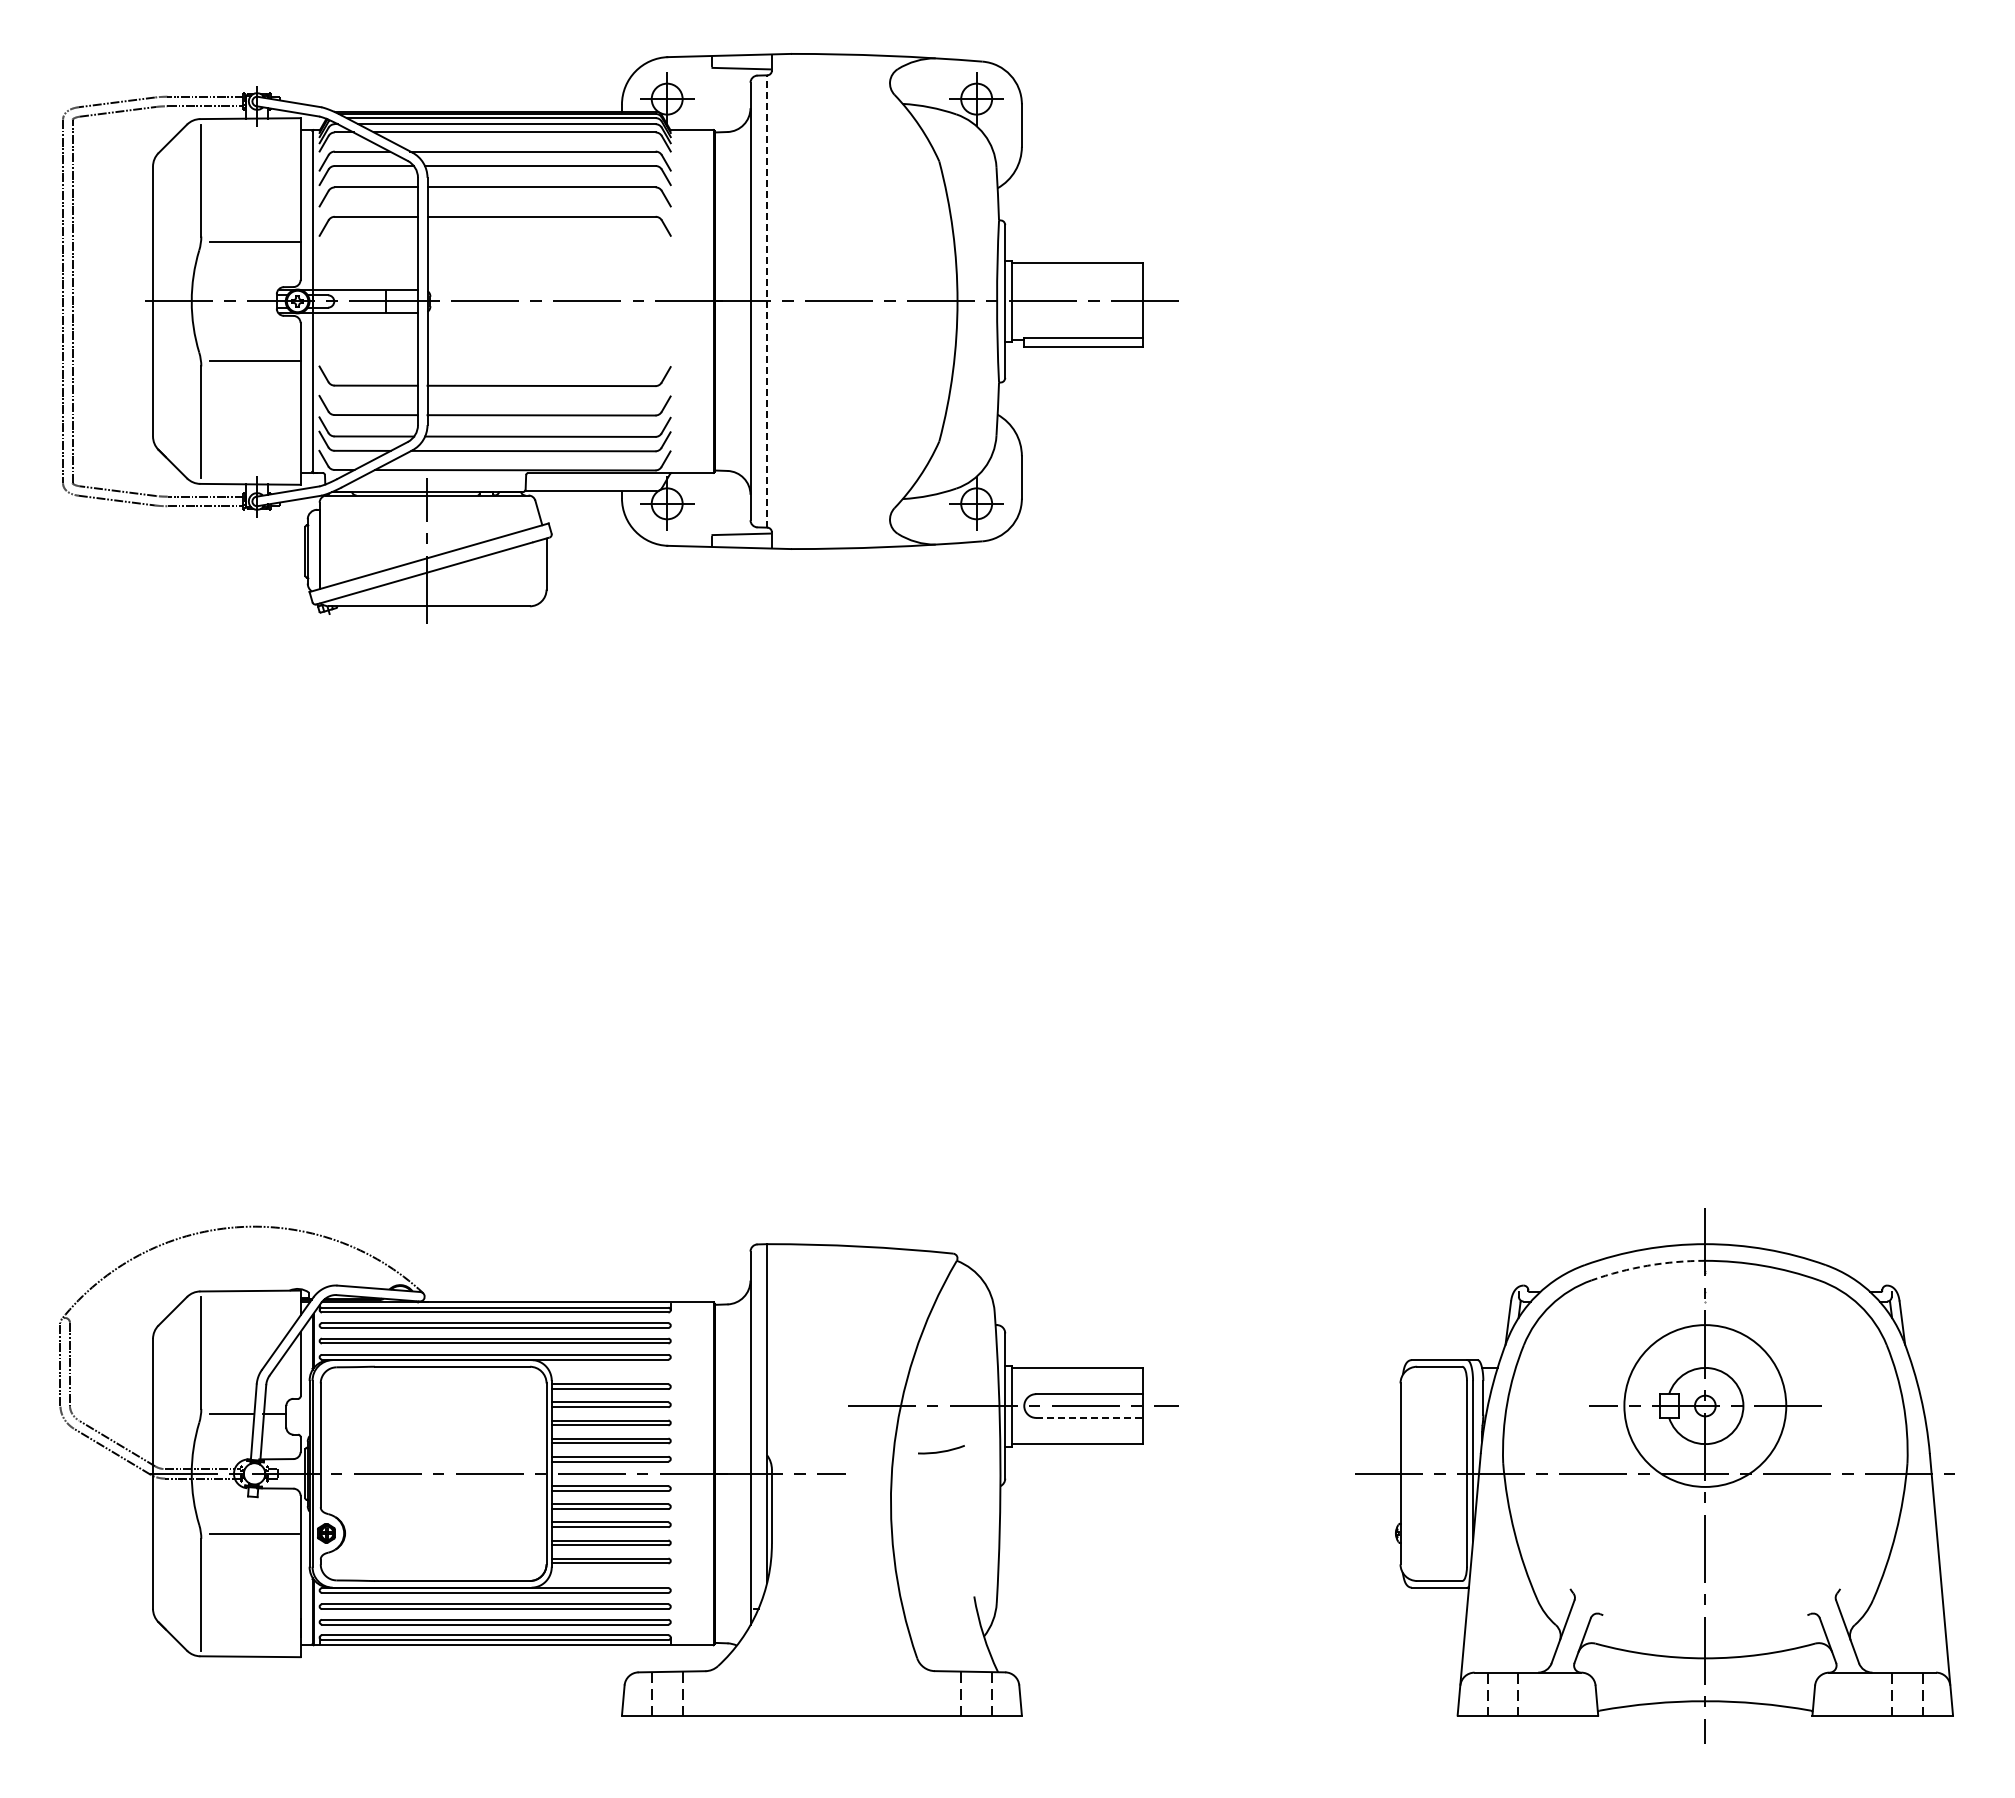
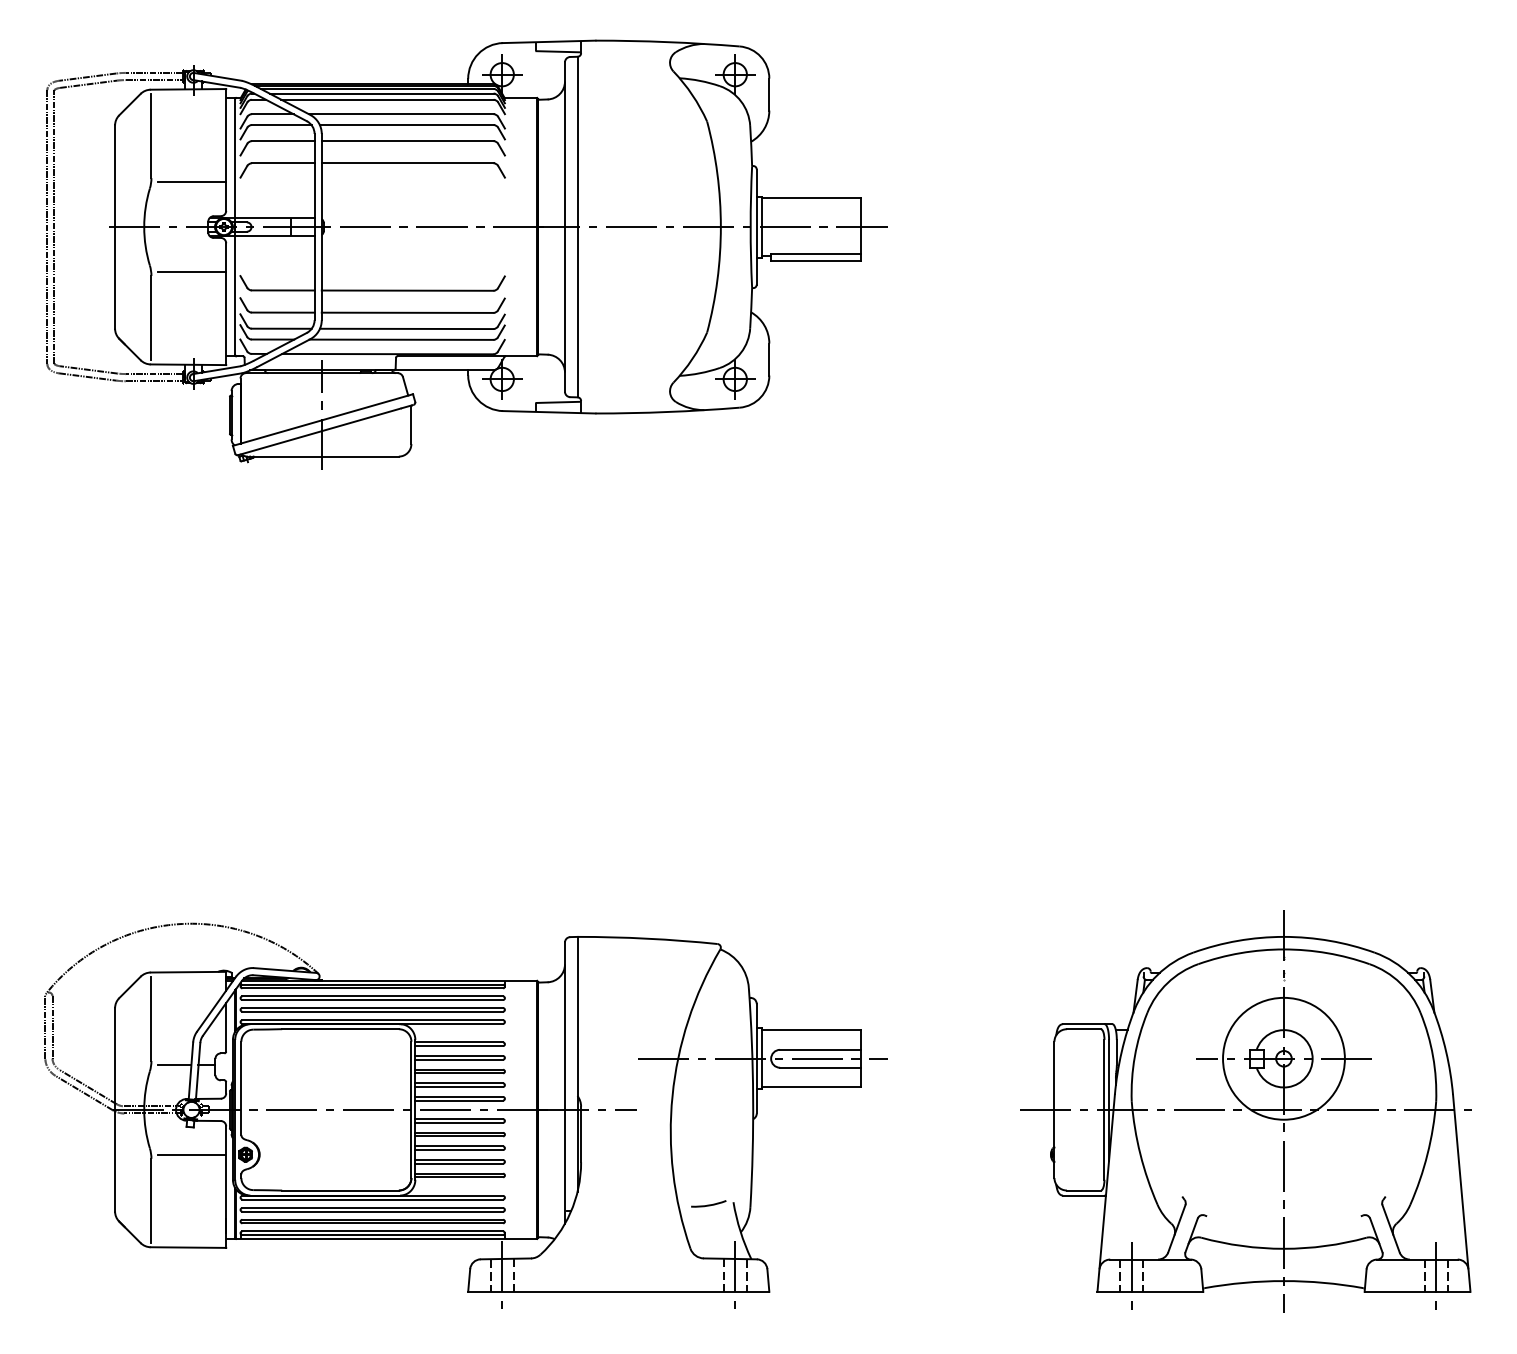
line: (767, 301) -> (577, 227), dashed -> solid
arc: (1647, 1265) -> (1240, 952), dashed -> solid
line: (1089, 1417) -> (820, 1067), dashed -> solid
arc: (942, 1450) -> (709, 1204), moved
line: (667, 1693) -> (502, 1275), added
line: (976, 1693) -> (735, 1275), added
line: (1502, 1693) -> (1131, 1275), added
line: (1907, 1693) -> (1436, 1275), added

